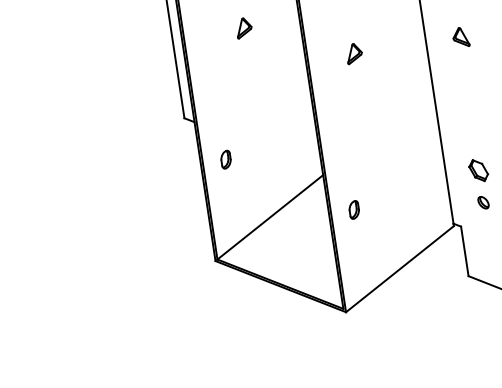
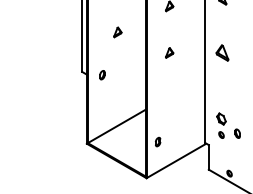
part: (460, 36) -> (222, 52), size x1.6
part: (226, 160) -> (102, 75), moved
part: (354, 208) -> (158, 141), moved

